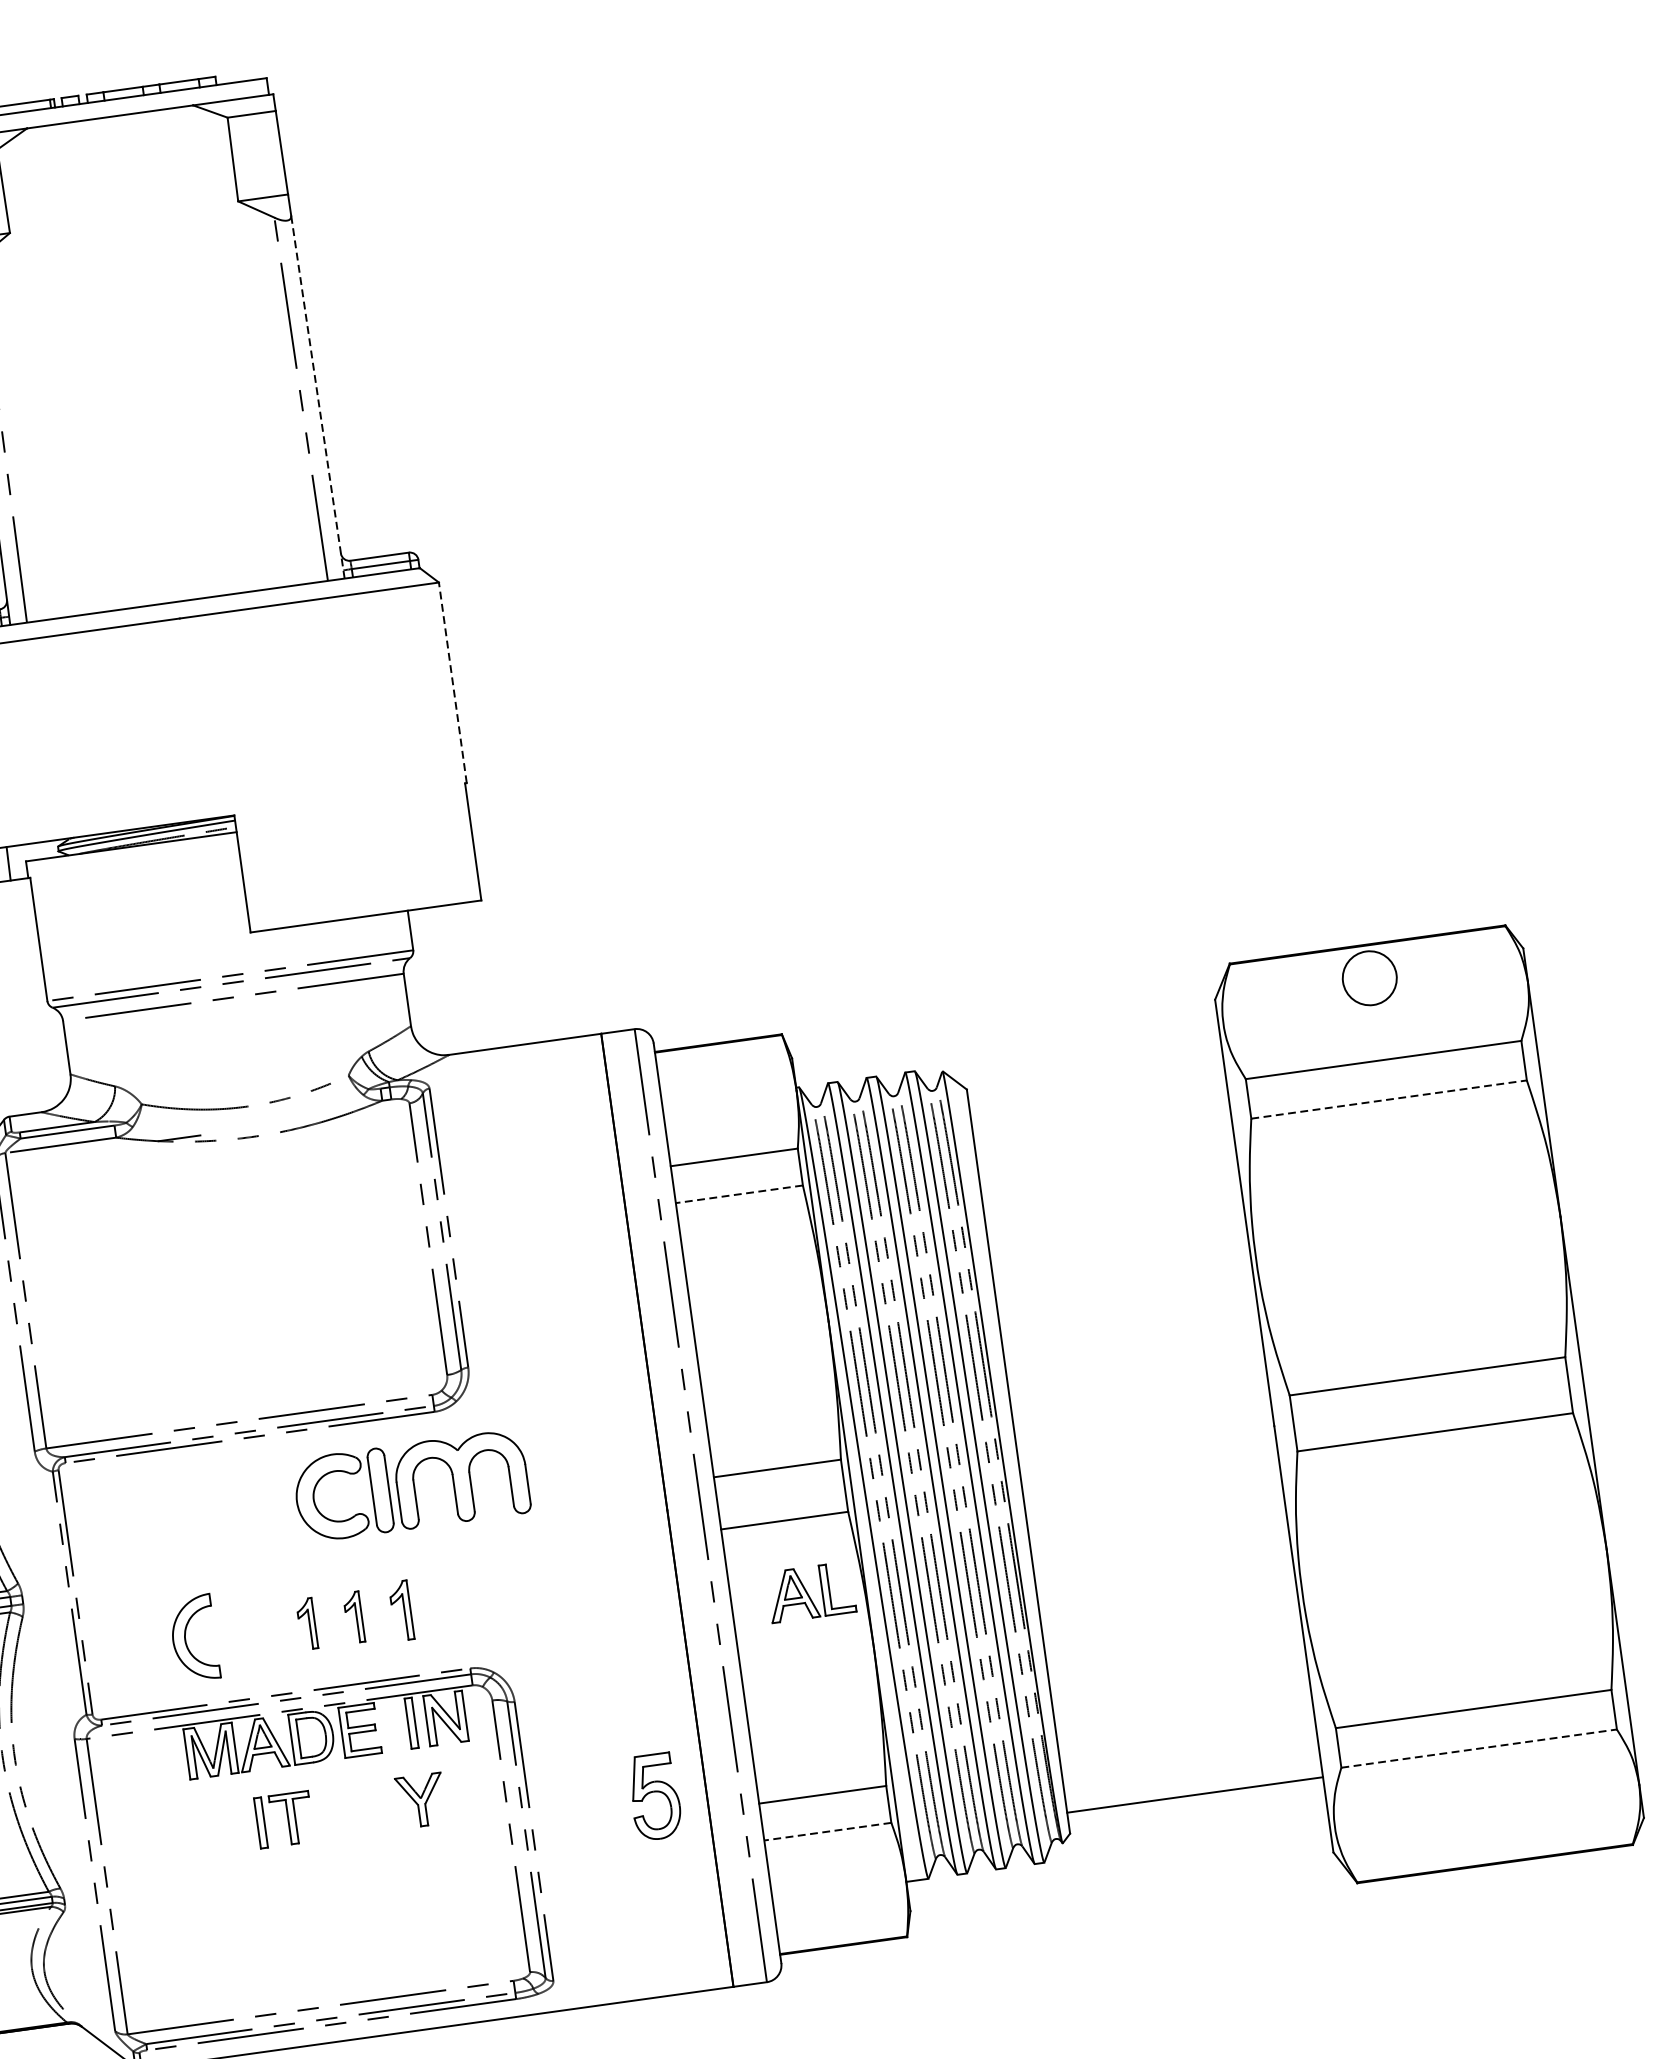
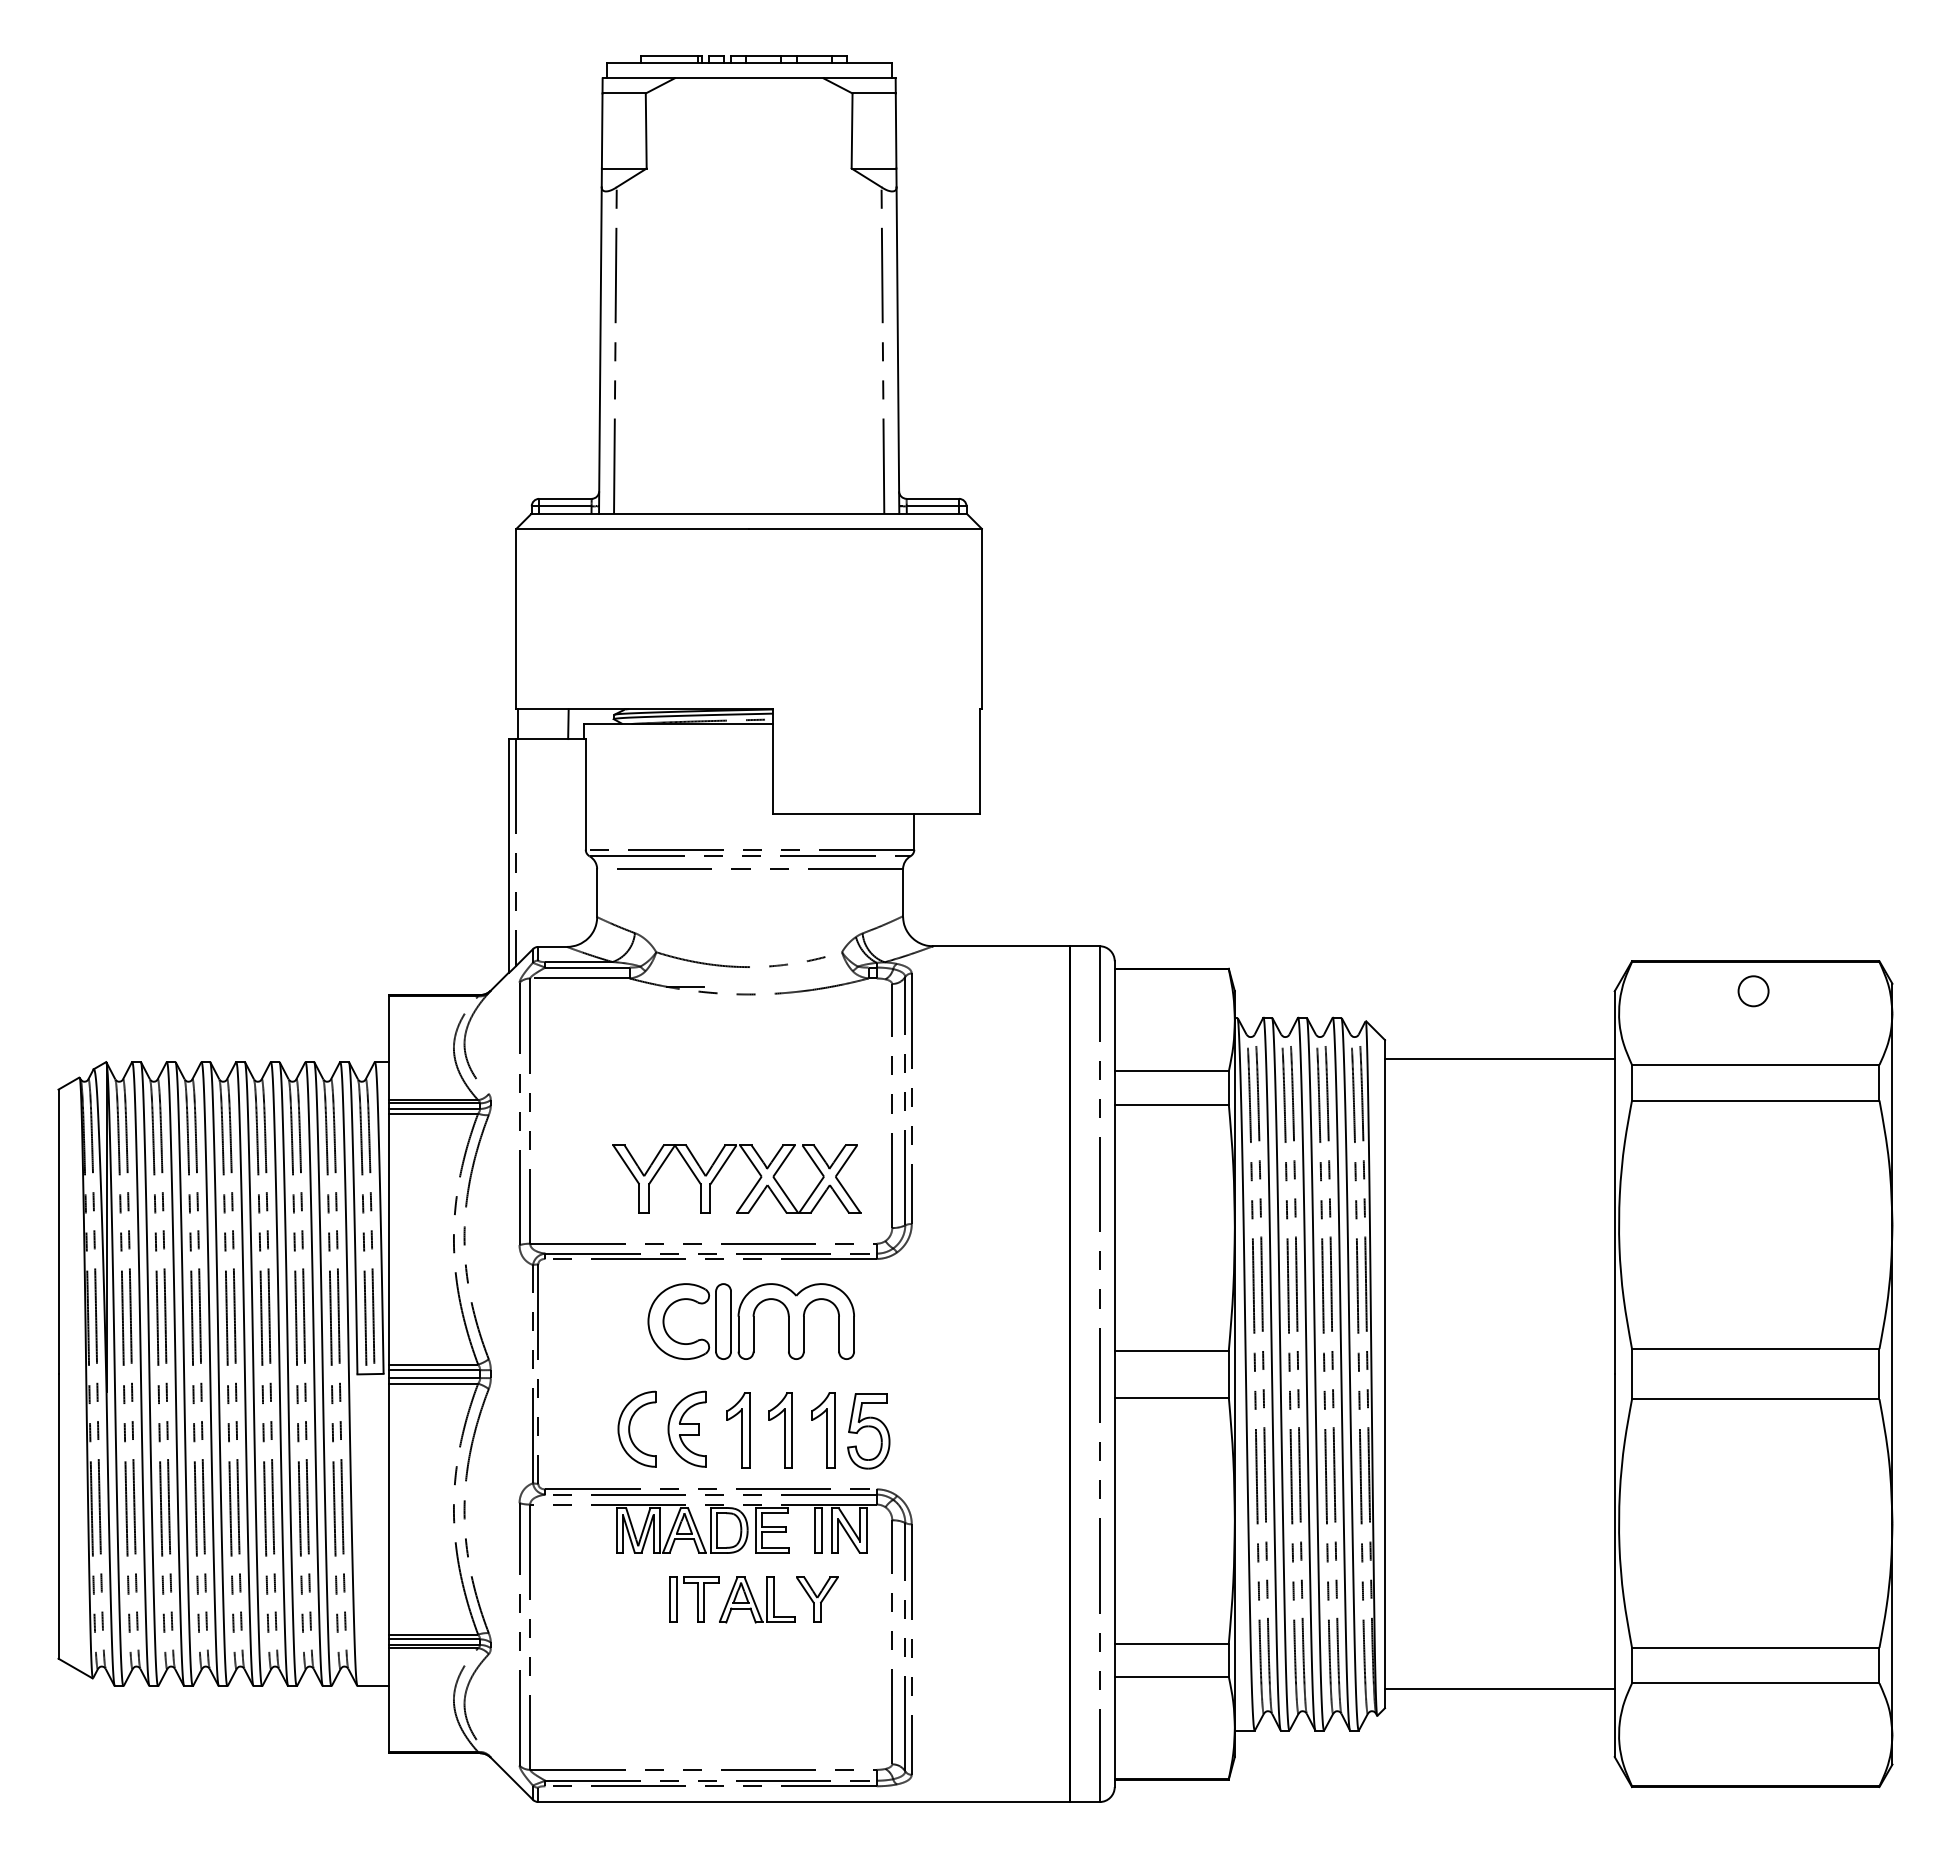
line: (317, 396) -> (897, 350), dashed -> solid
line: (452, 682) -> (981, 618), dashed -> solid
circle: (1369, 978) -> (1753, 991), size x0.62
line: (1097, 1092) -> (1499, 1058), added
line: (1388, 1099) -> (1755, 1100), dashed -> solid
line: (739, 1194) -> (1171, 1104), dashed -> solid
part: (248, 1334) -> (722, 1168), added
part: (410, 1486) -> (750, 1321), moved
part: (811, 1591) -> (757, 1599), moved
part: (401, 1611) -> (823, 1430), size x1.43
part: (354, 1617) -> (780, 1430), size x1.67
part: (307, 1624) -> (738, 1430), size x1.67
part: (249, 1630) -> (686, 1428), added
line: (1478, 1748) -> (1755, 1683), dashed -> solid
part: (654, 1797) -> (868, 1431), moved
line: (827, 1831) -> (1171, 1676), dashed -> solid

